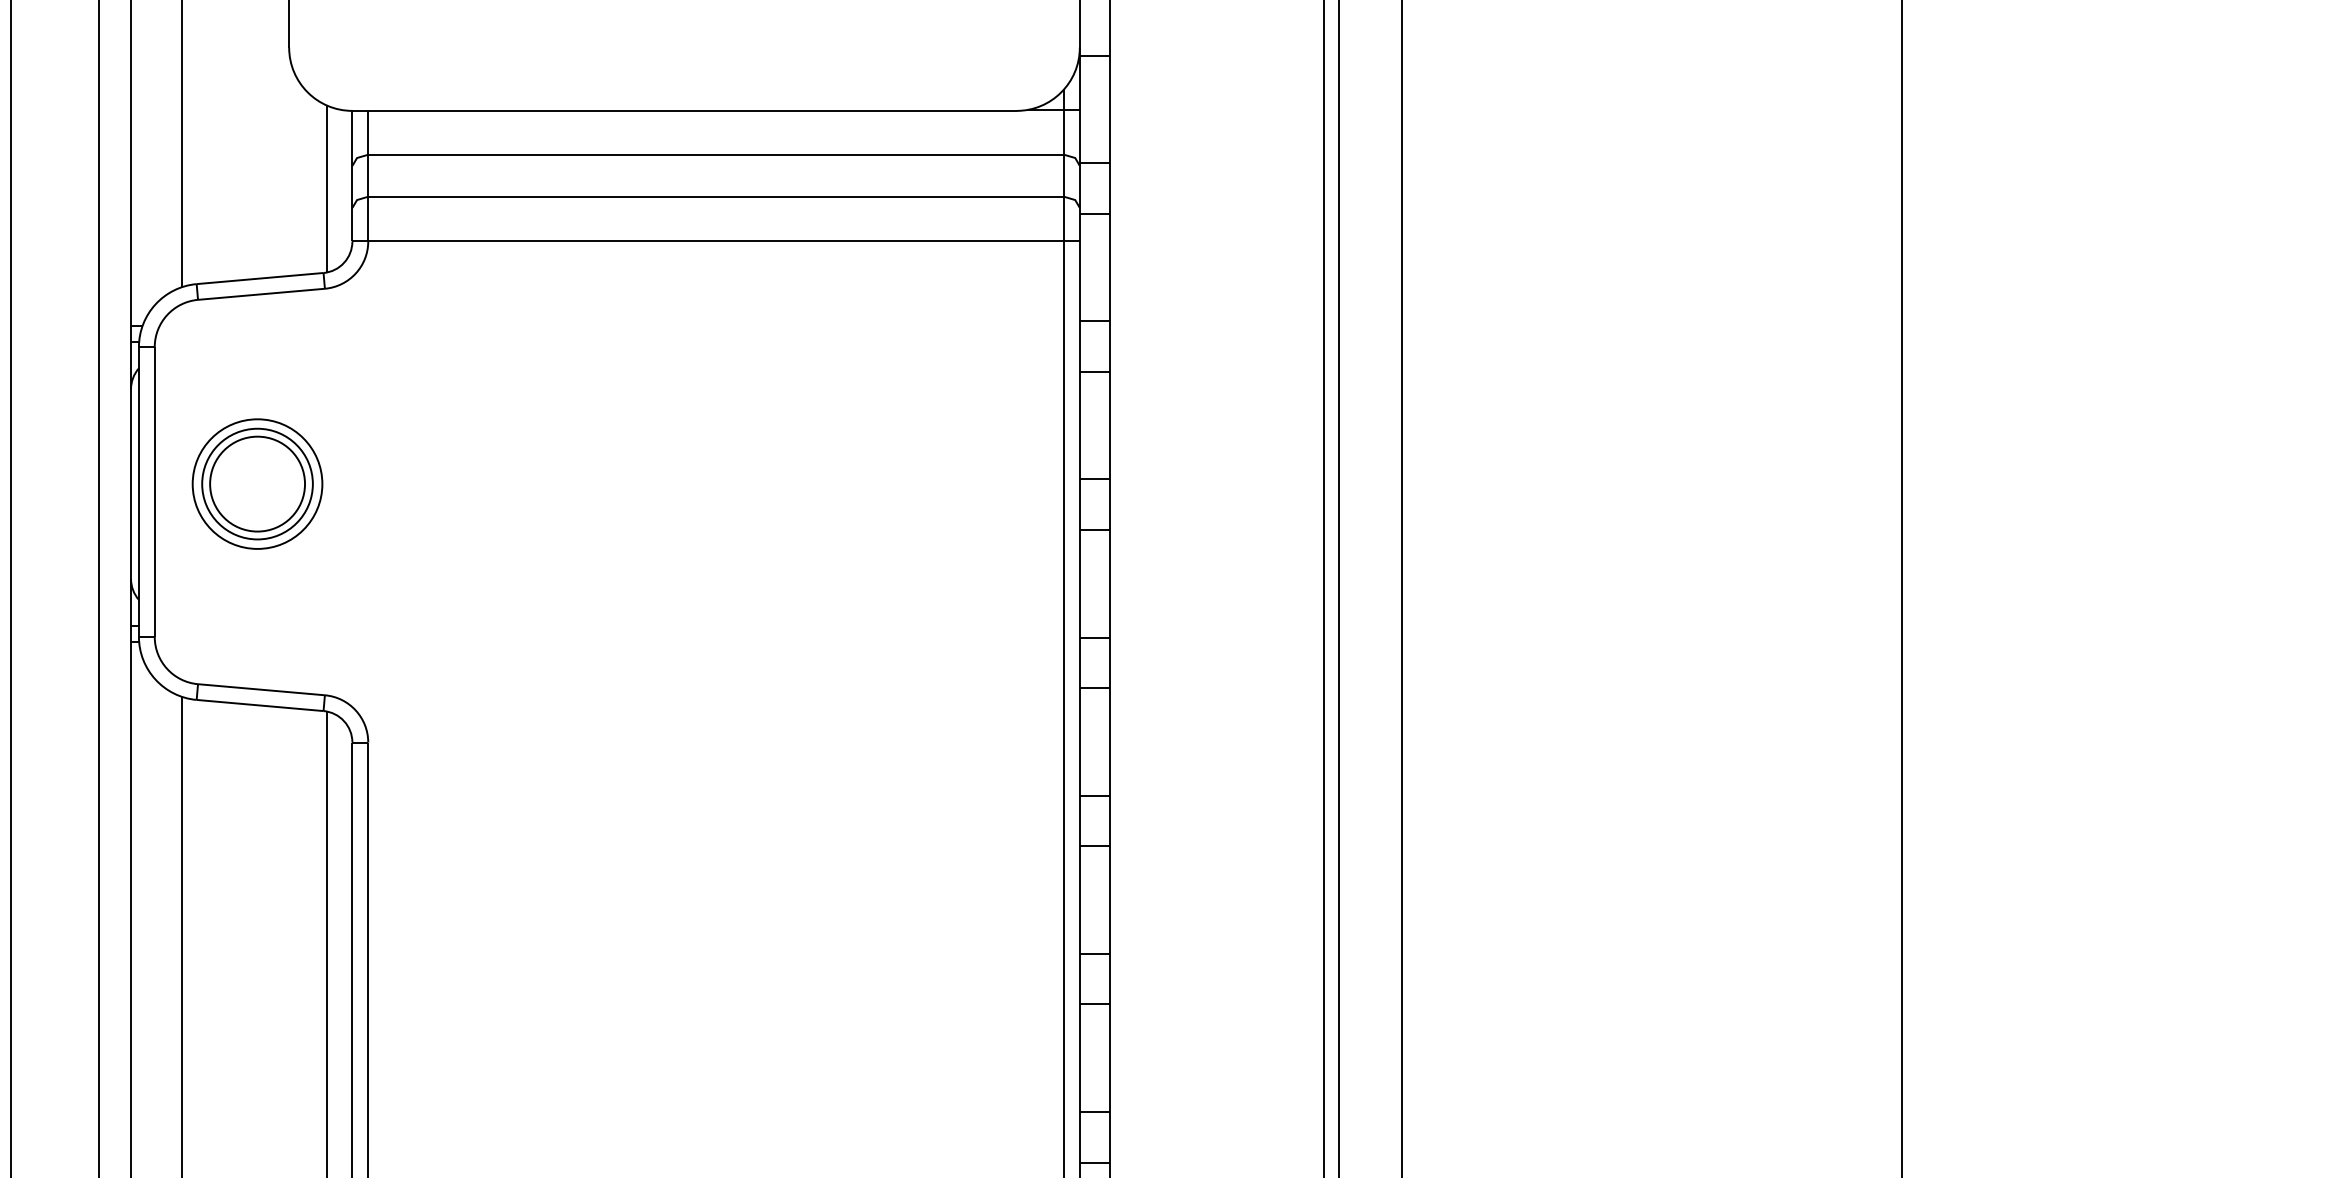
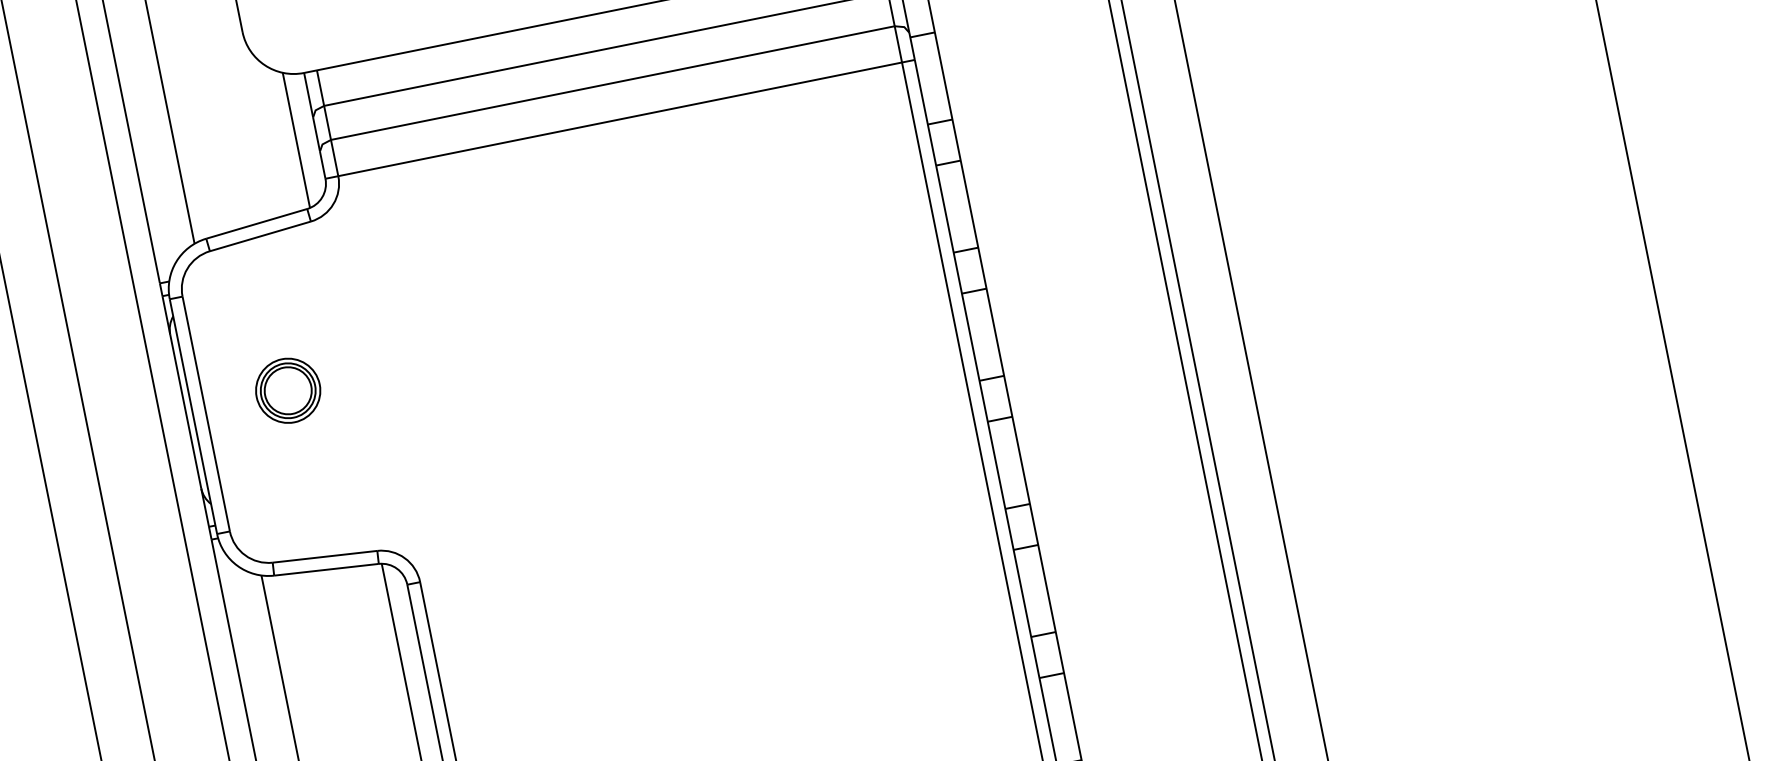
part: (257, 483) -> (288, 390), size x0.6

